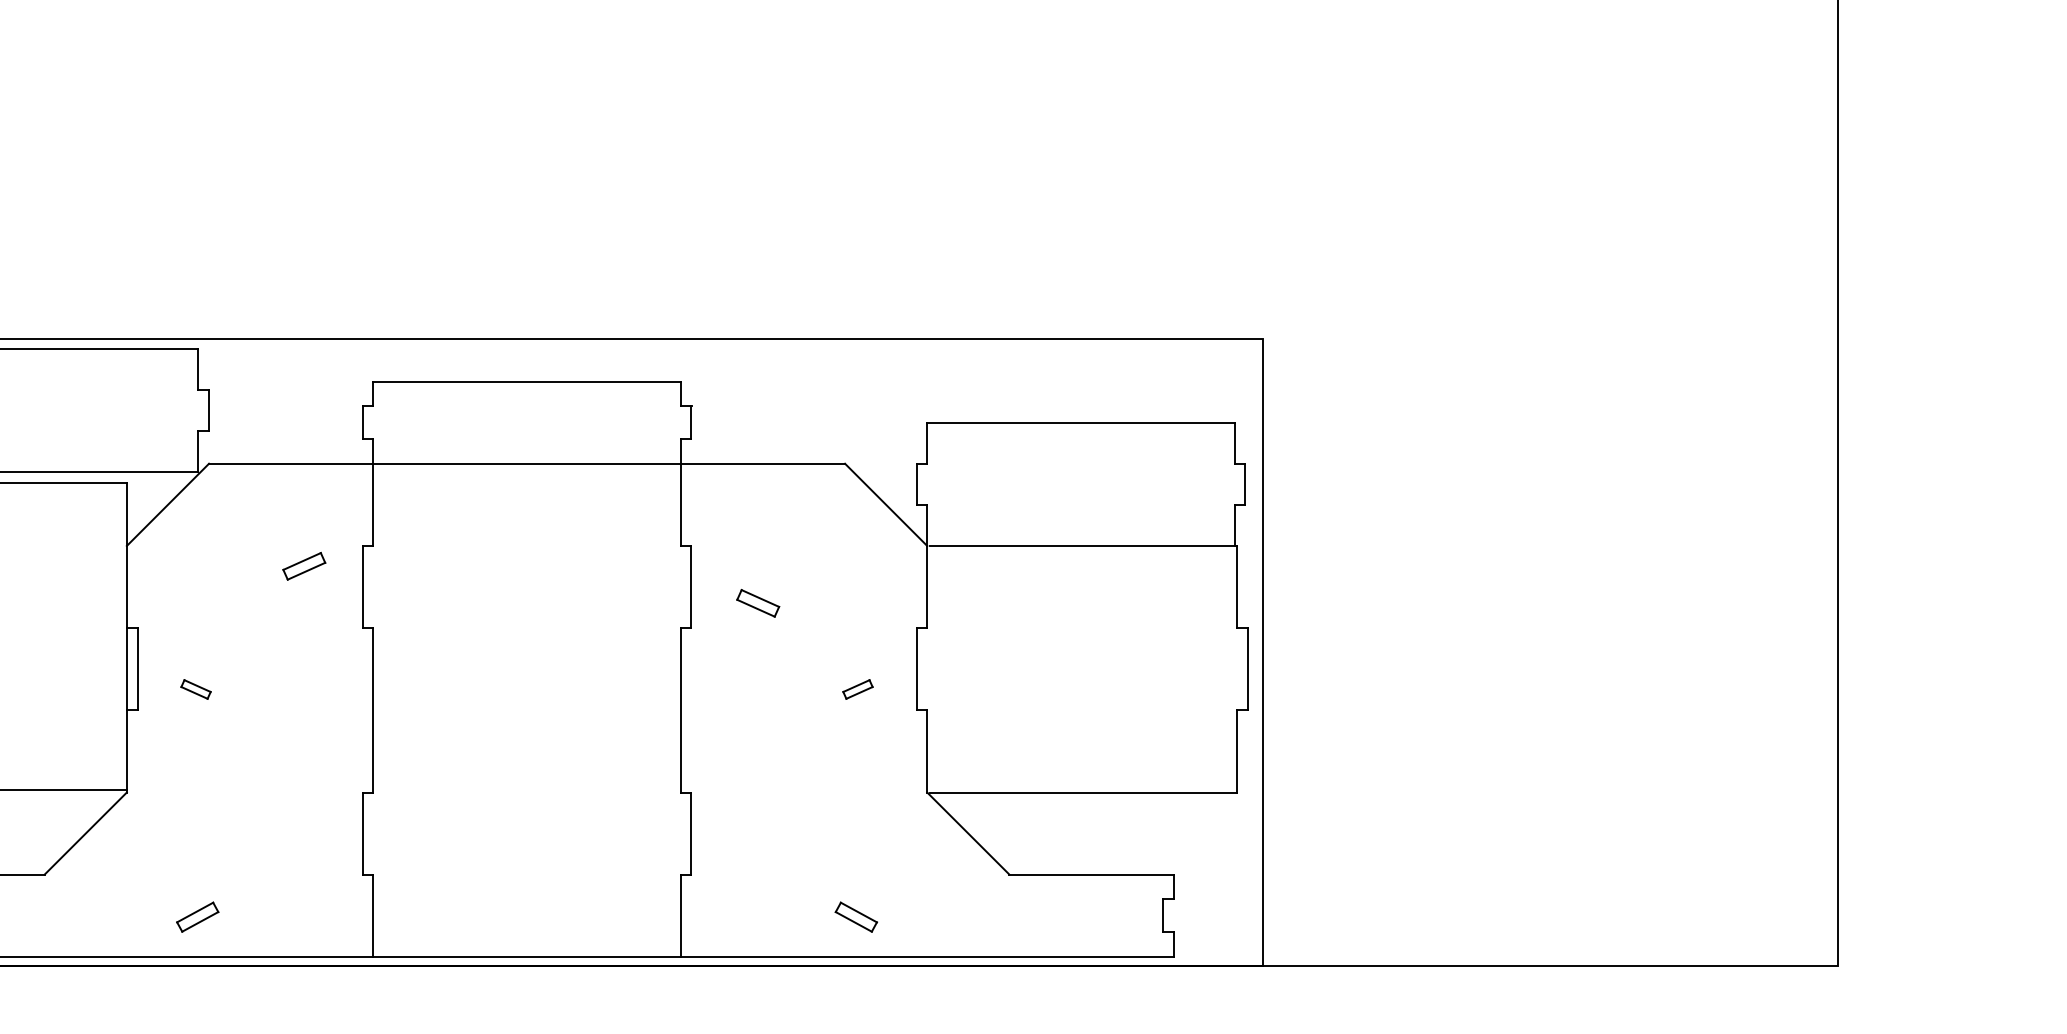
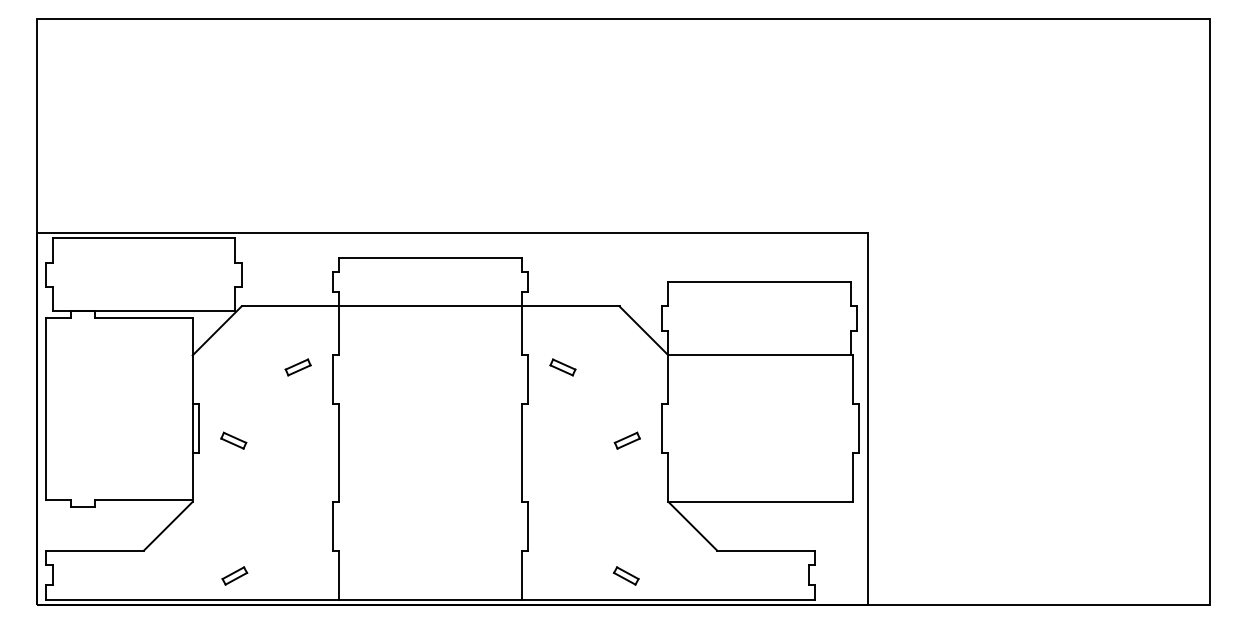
part: (757, 603) -> (562, 367), moved
part: (195, 689) -> (233, 440), size x1.43
part: (856, 689) -> (626, 440), size x1.43

